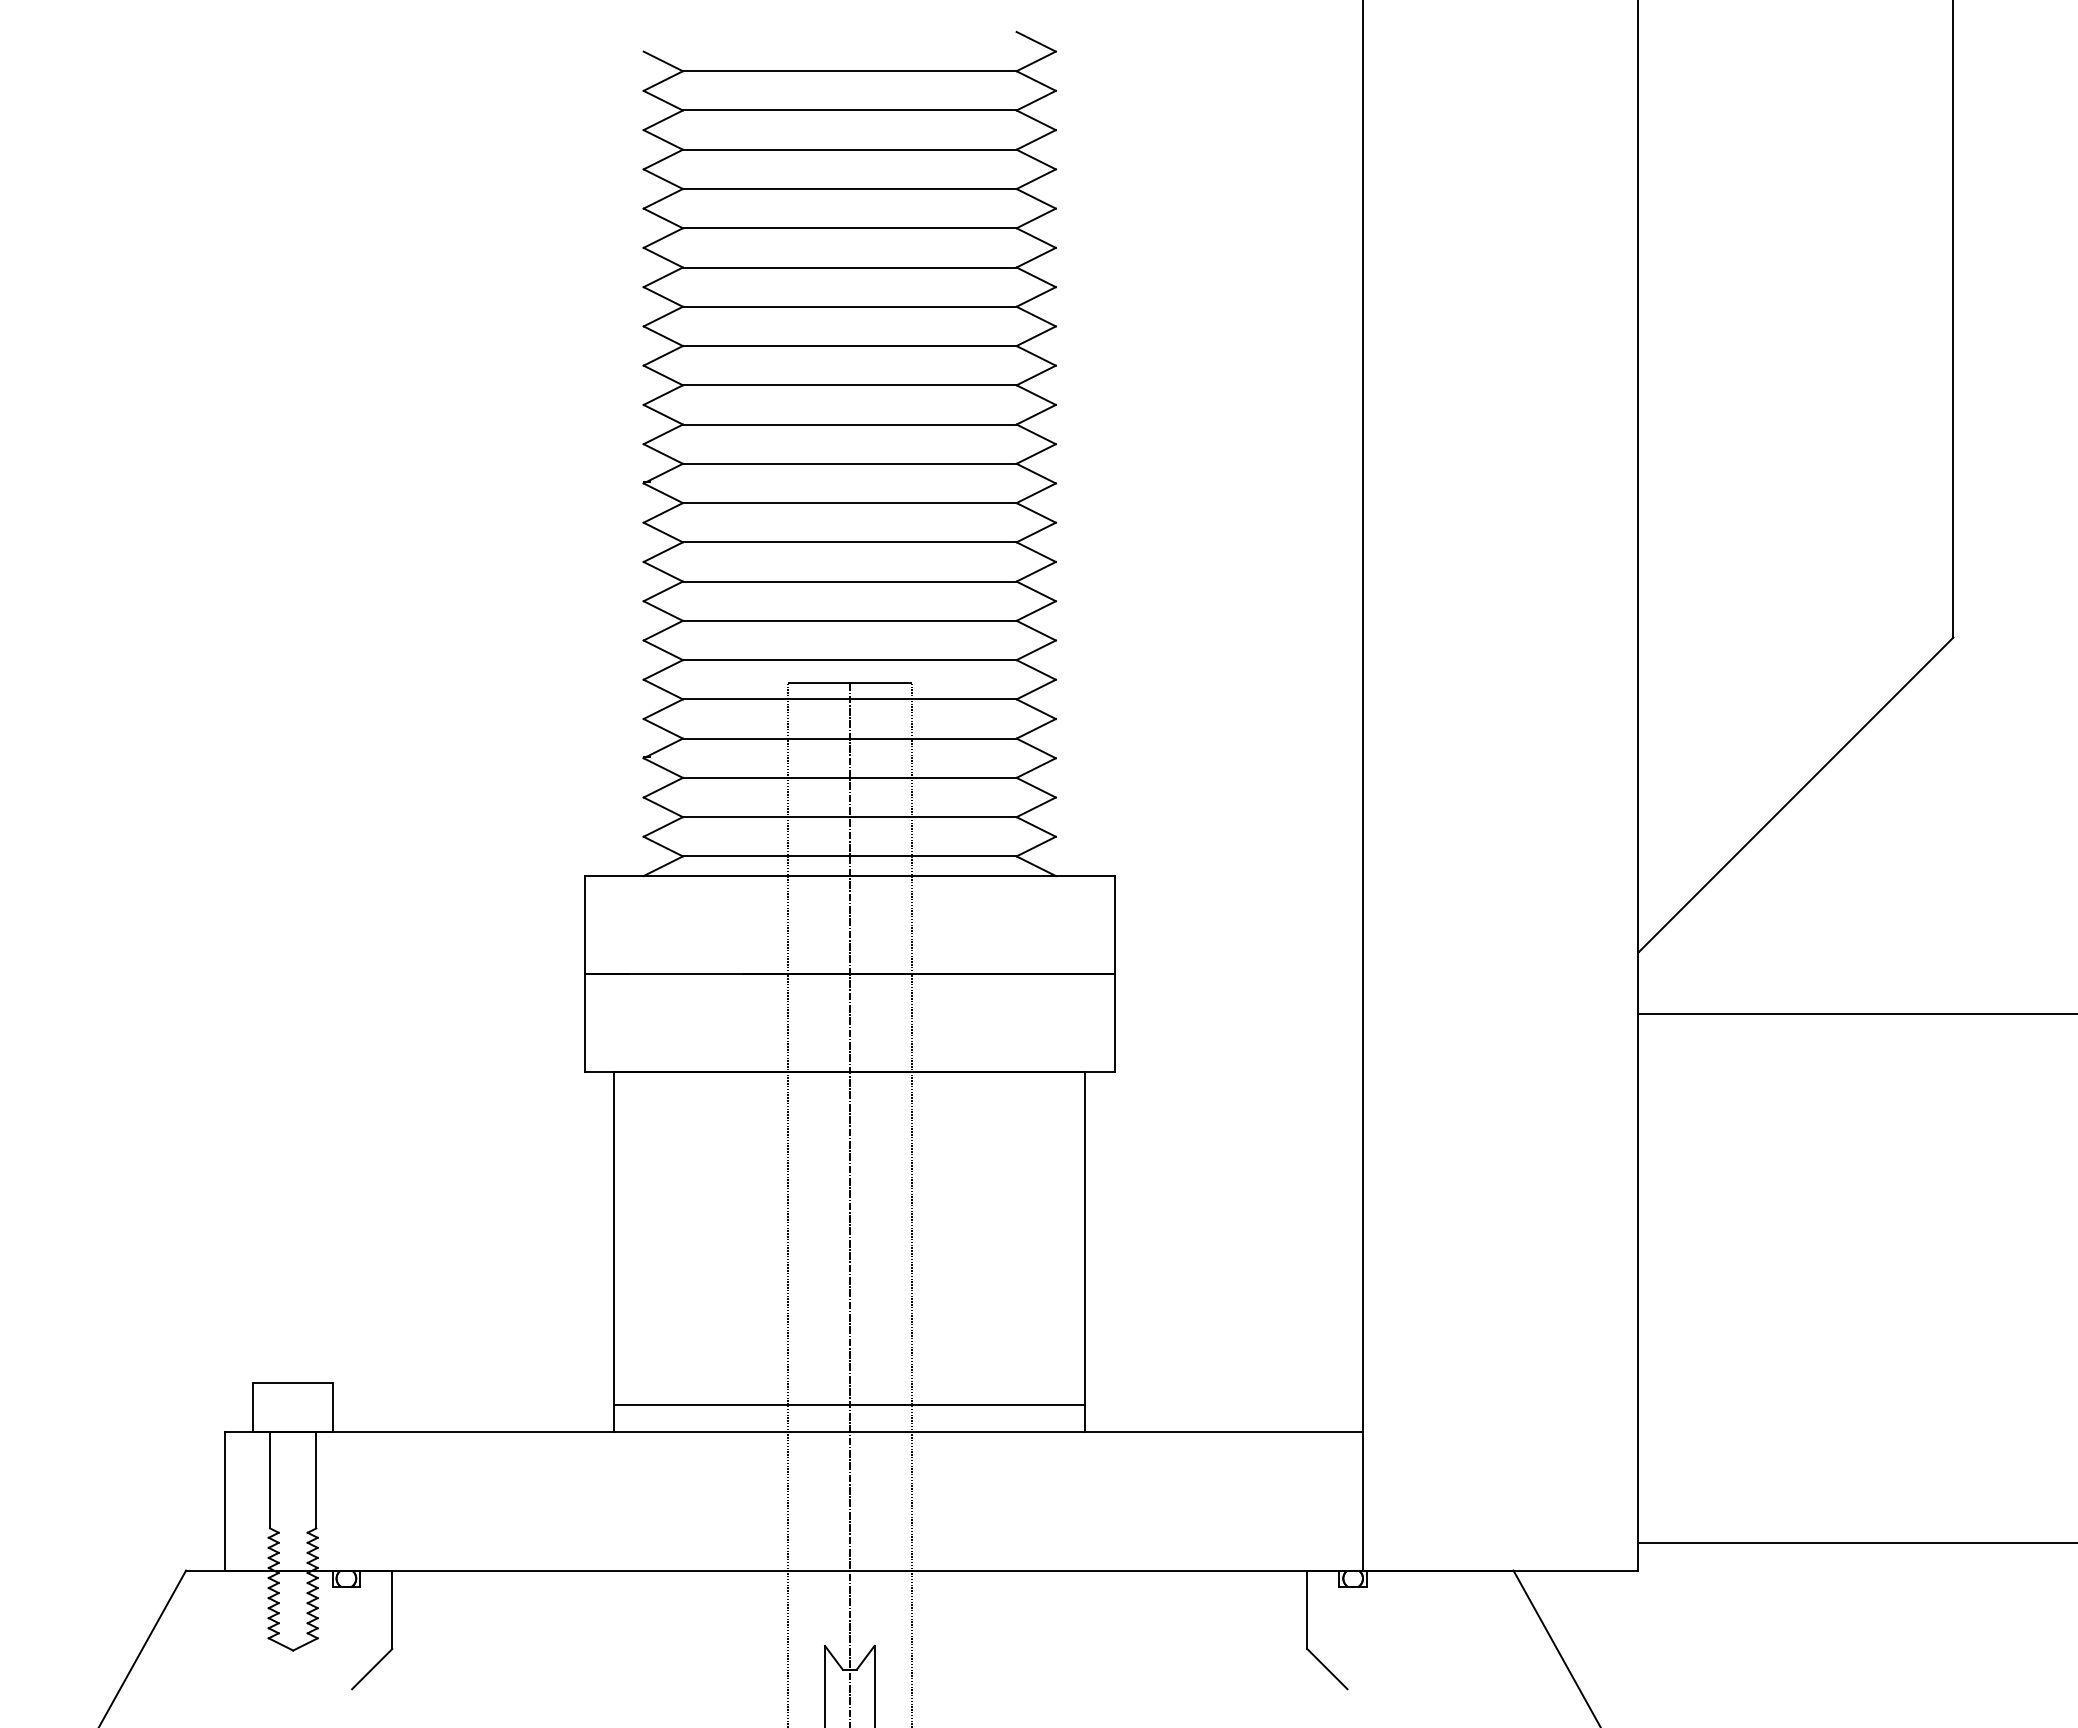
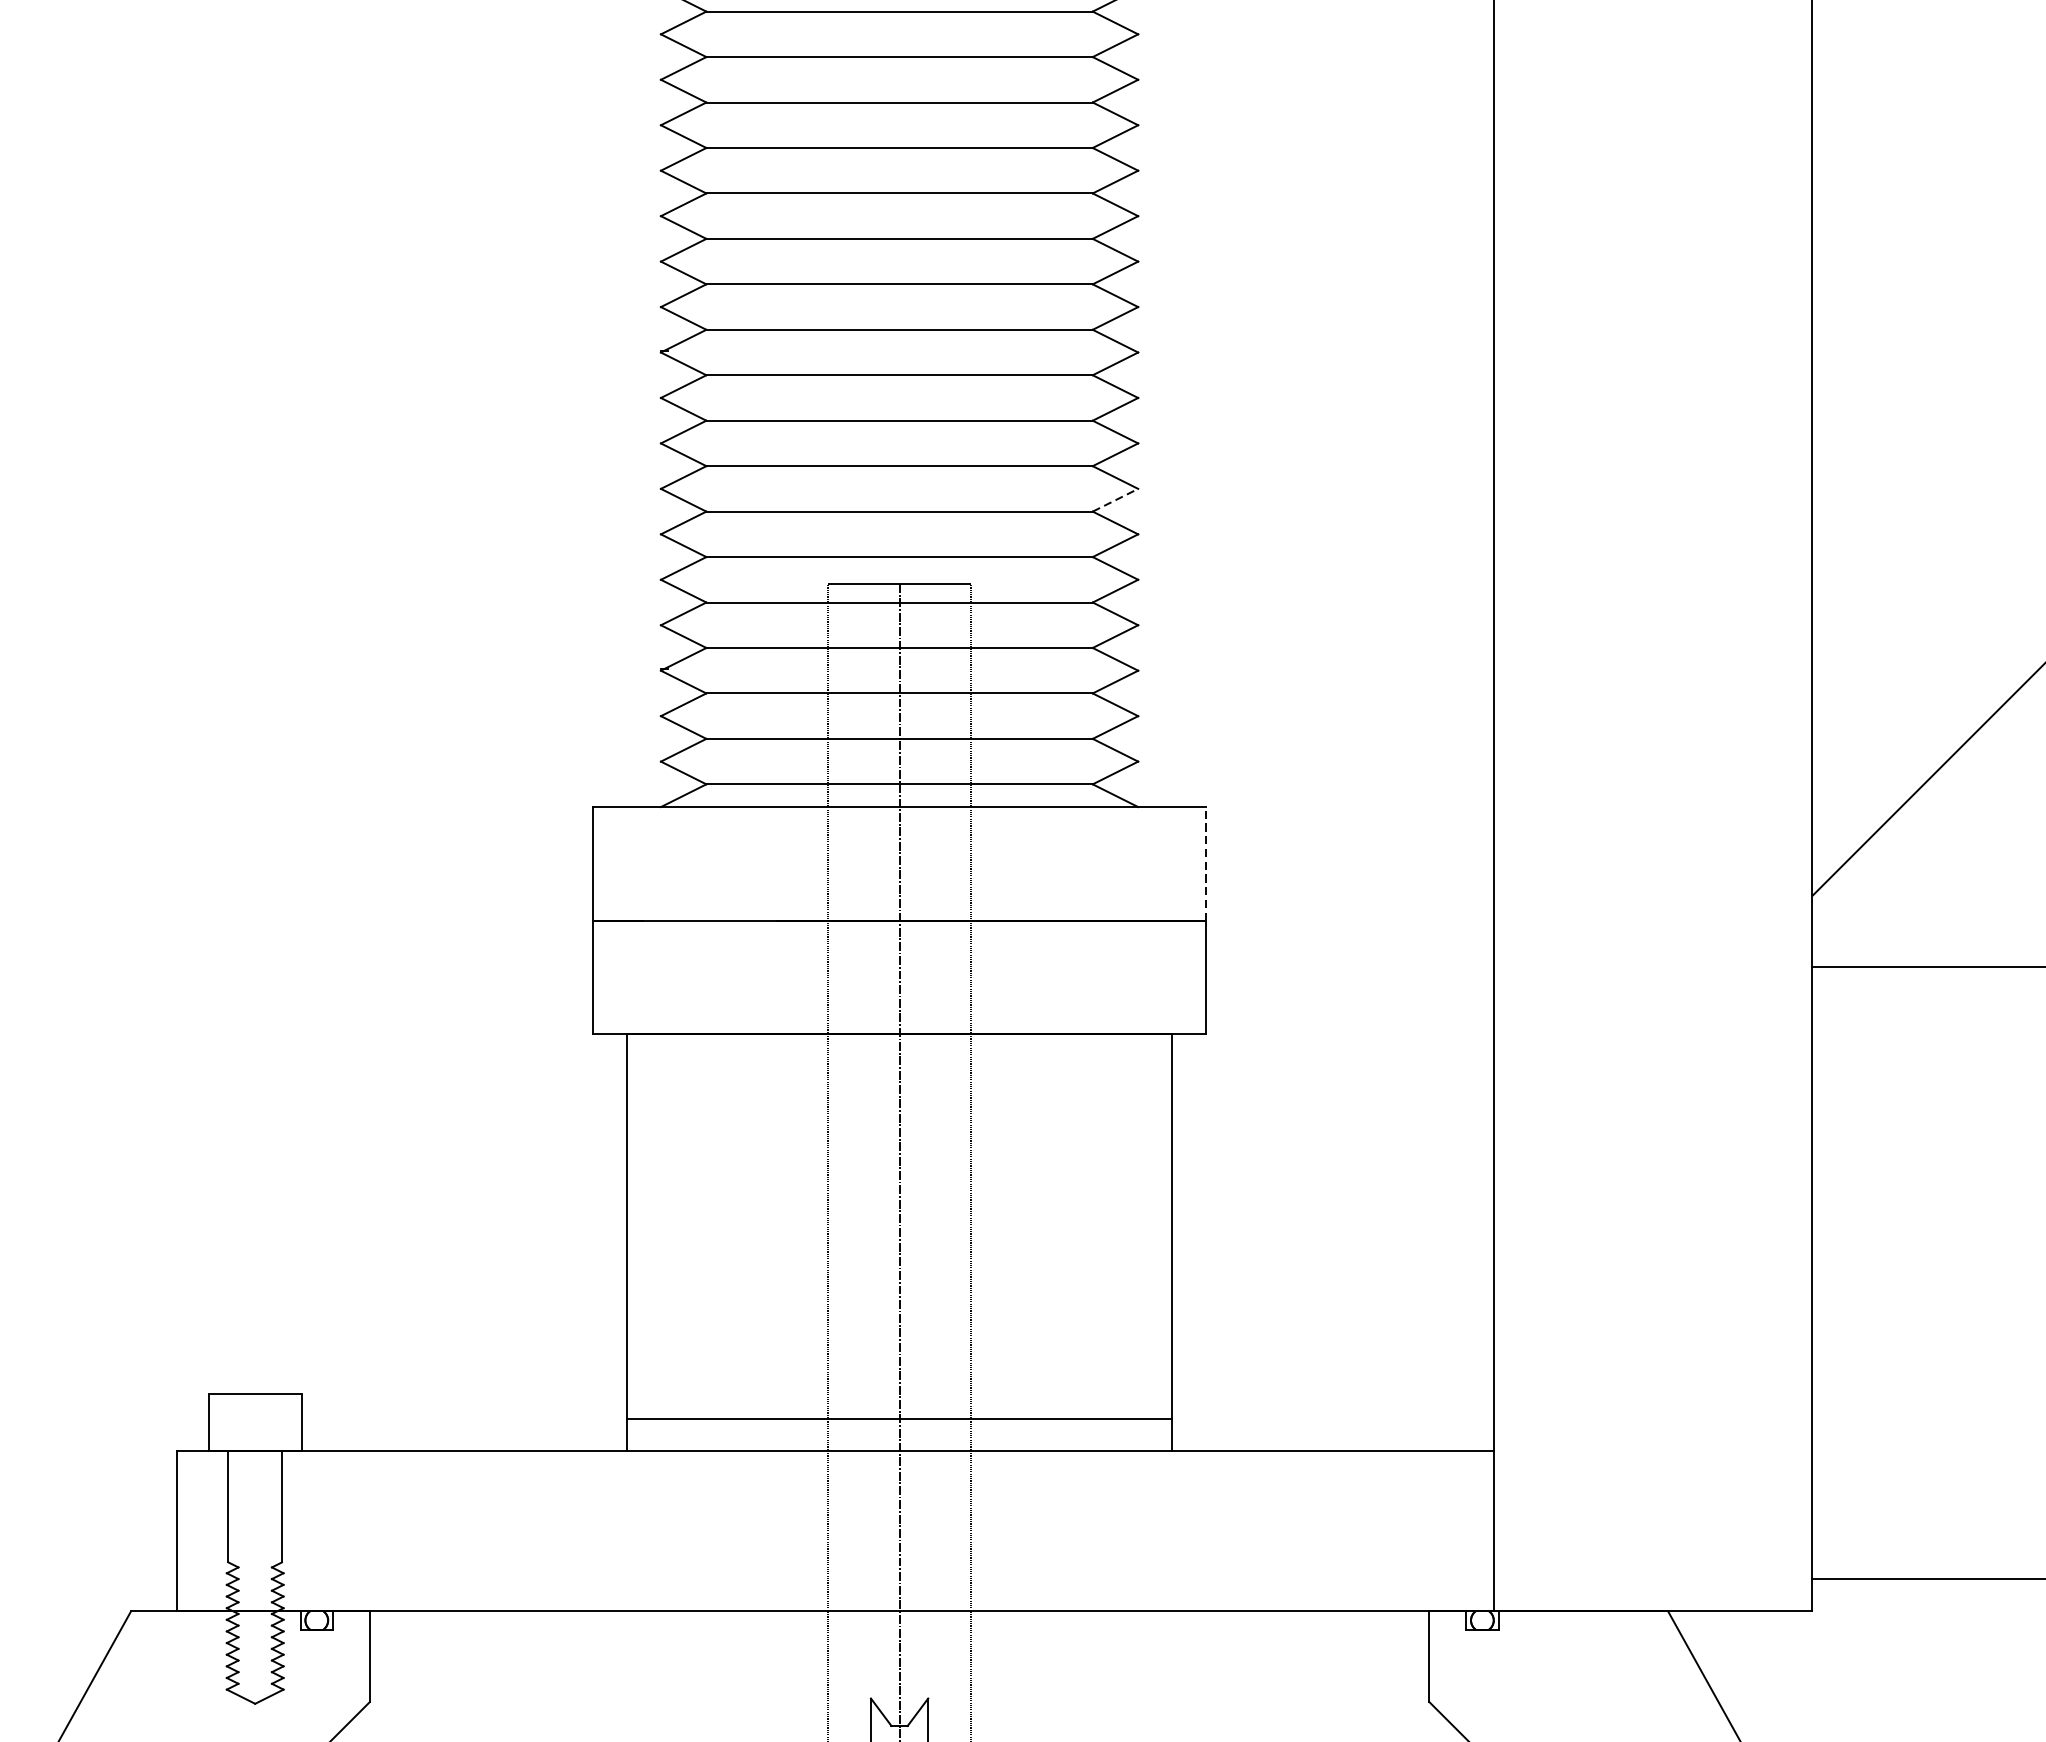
line: (1036, 611) -> (1115, 500), solid -> dashed
line: (1114, 924) -> (1206, 863), solid -> dashed

